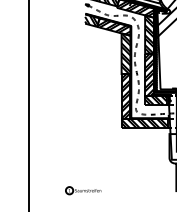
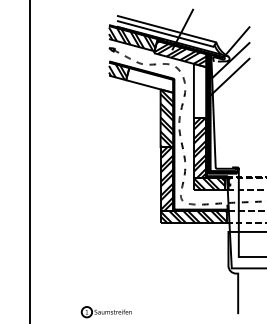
hatch: (113, 27) -> (149, 80), removed
hatch: (149, 34) -> (199, 90), removed

